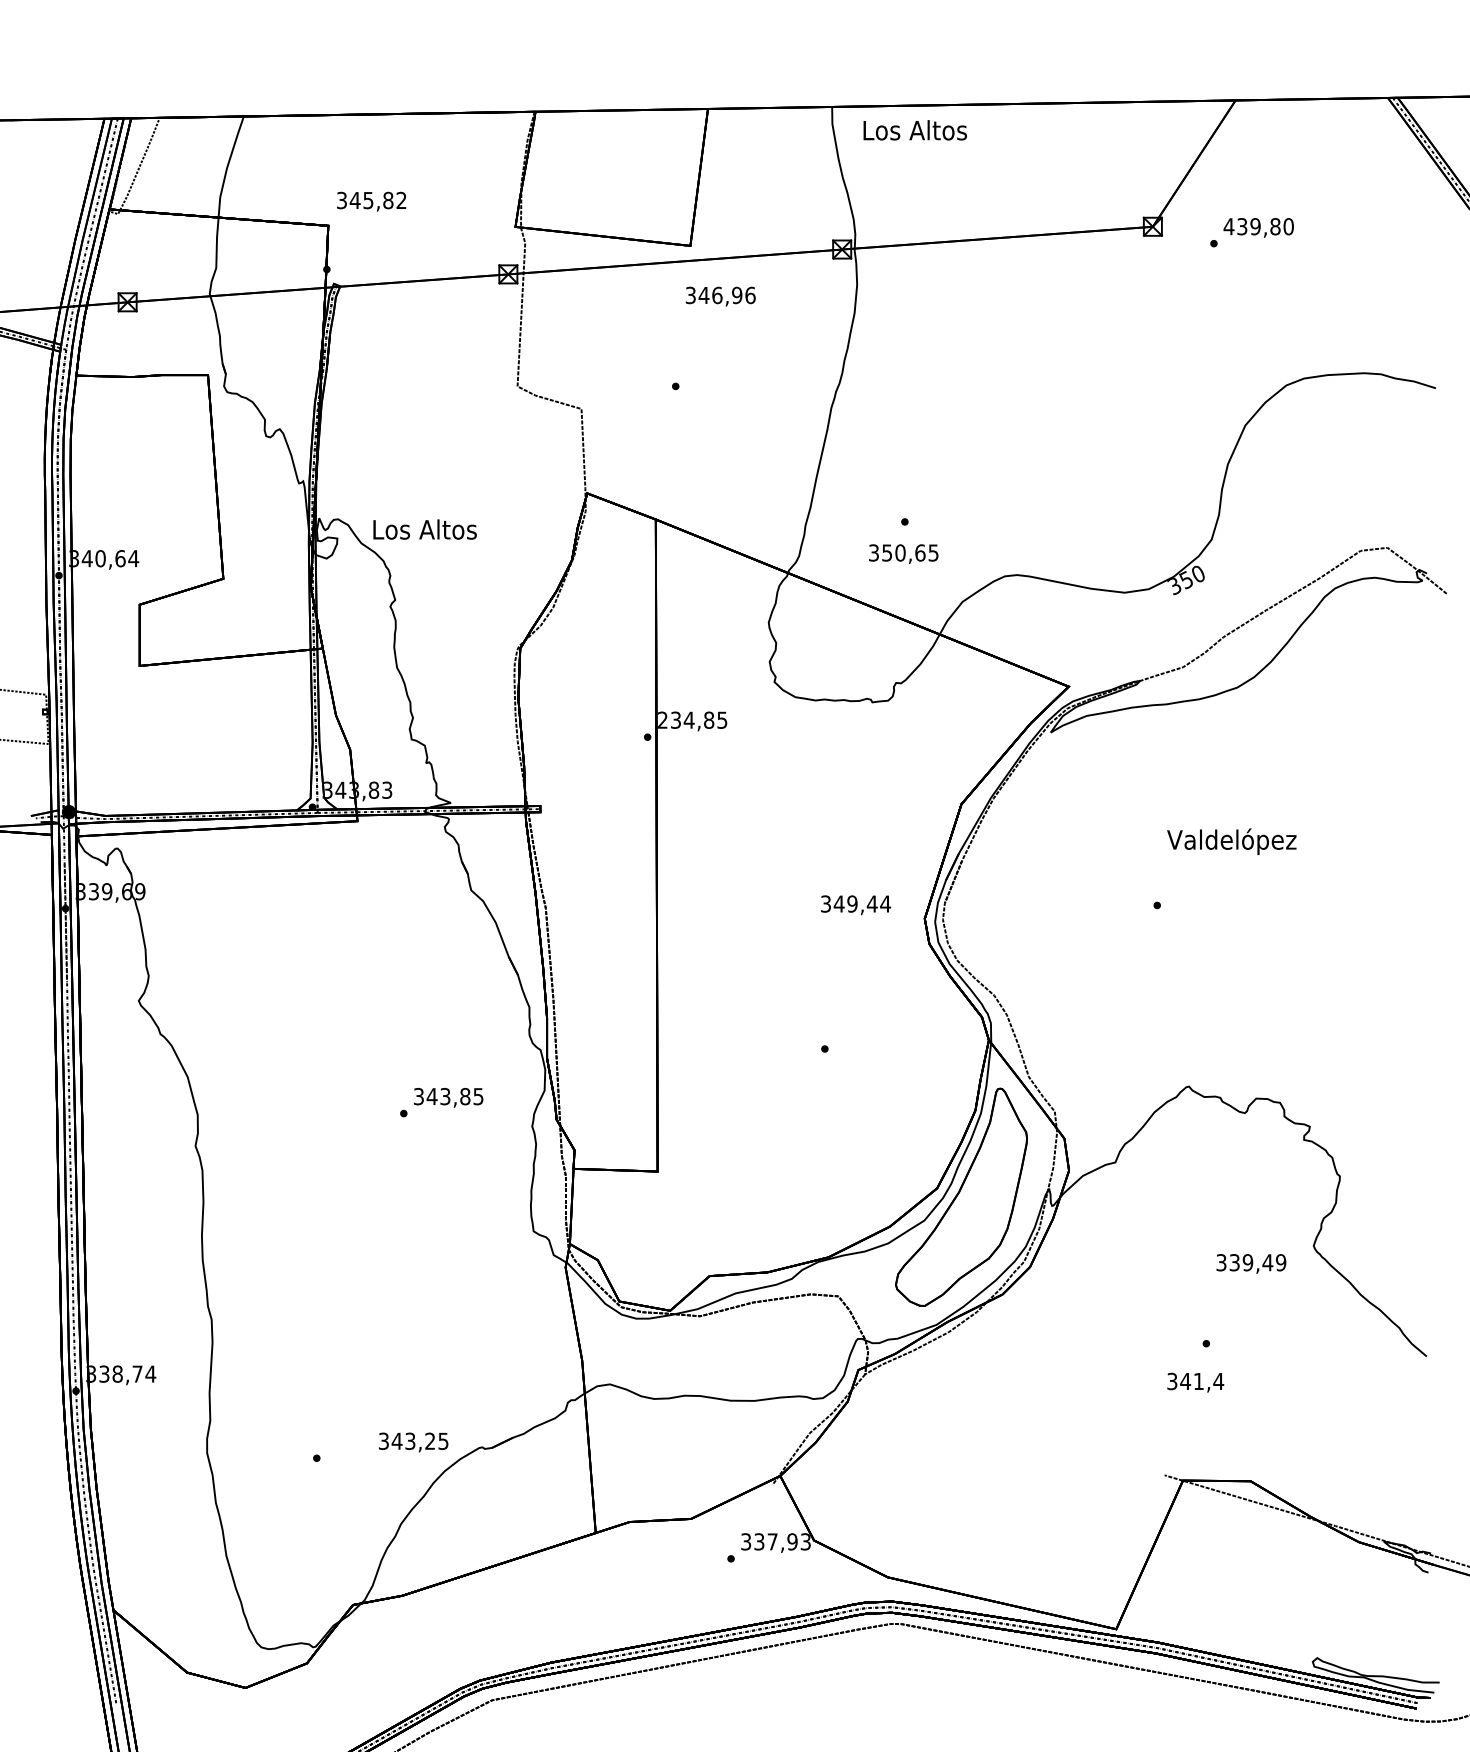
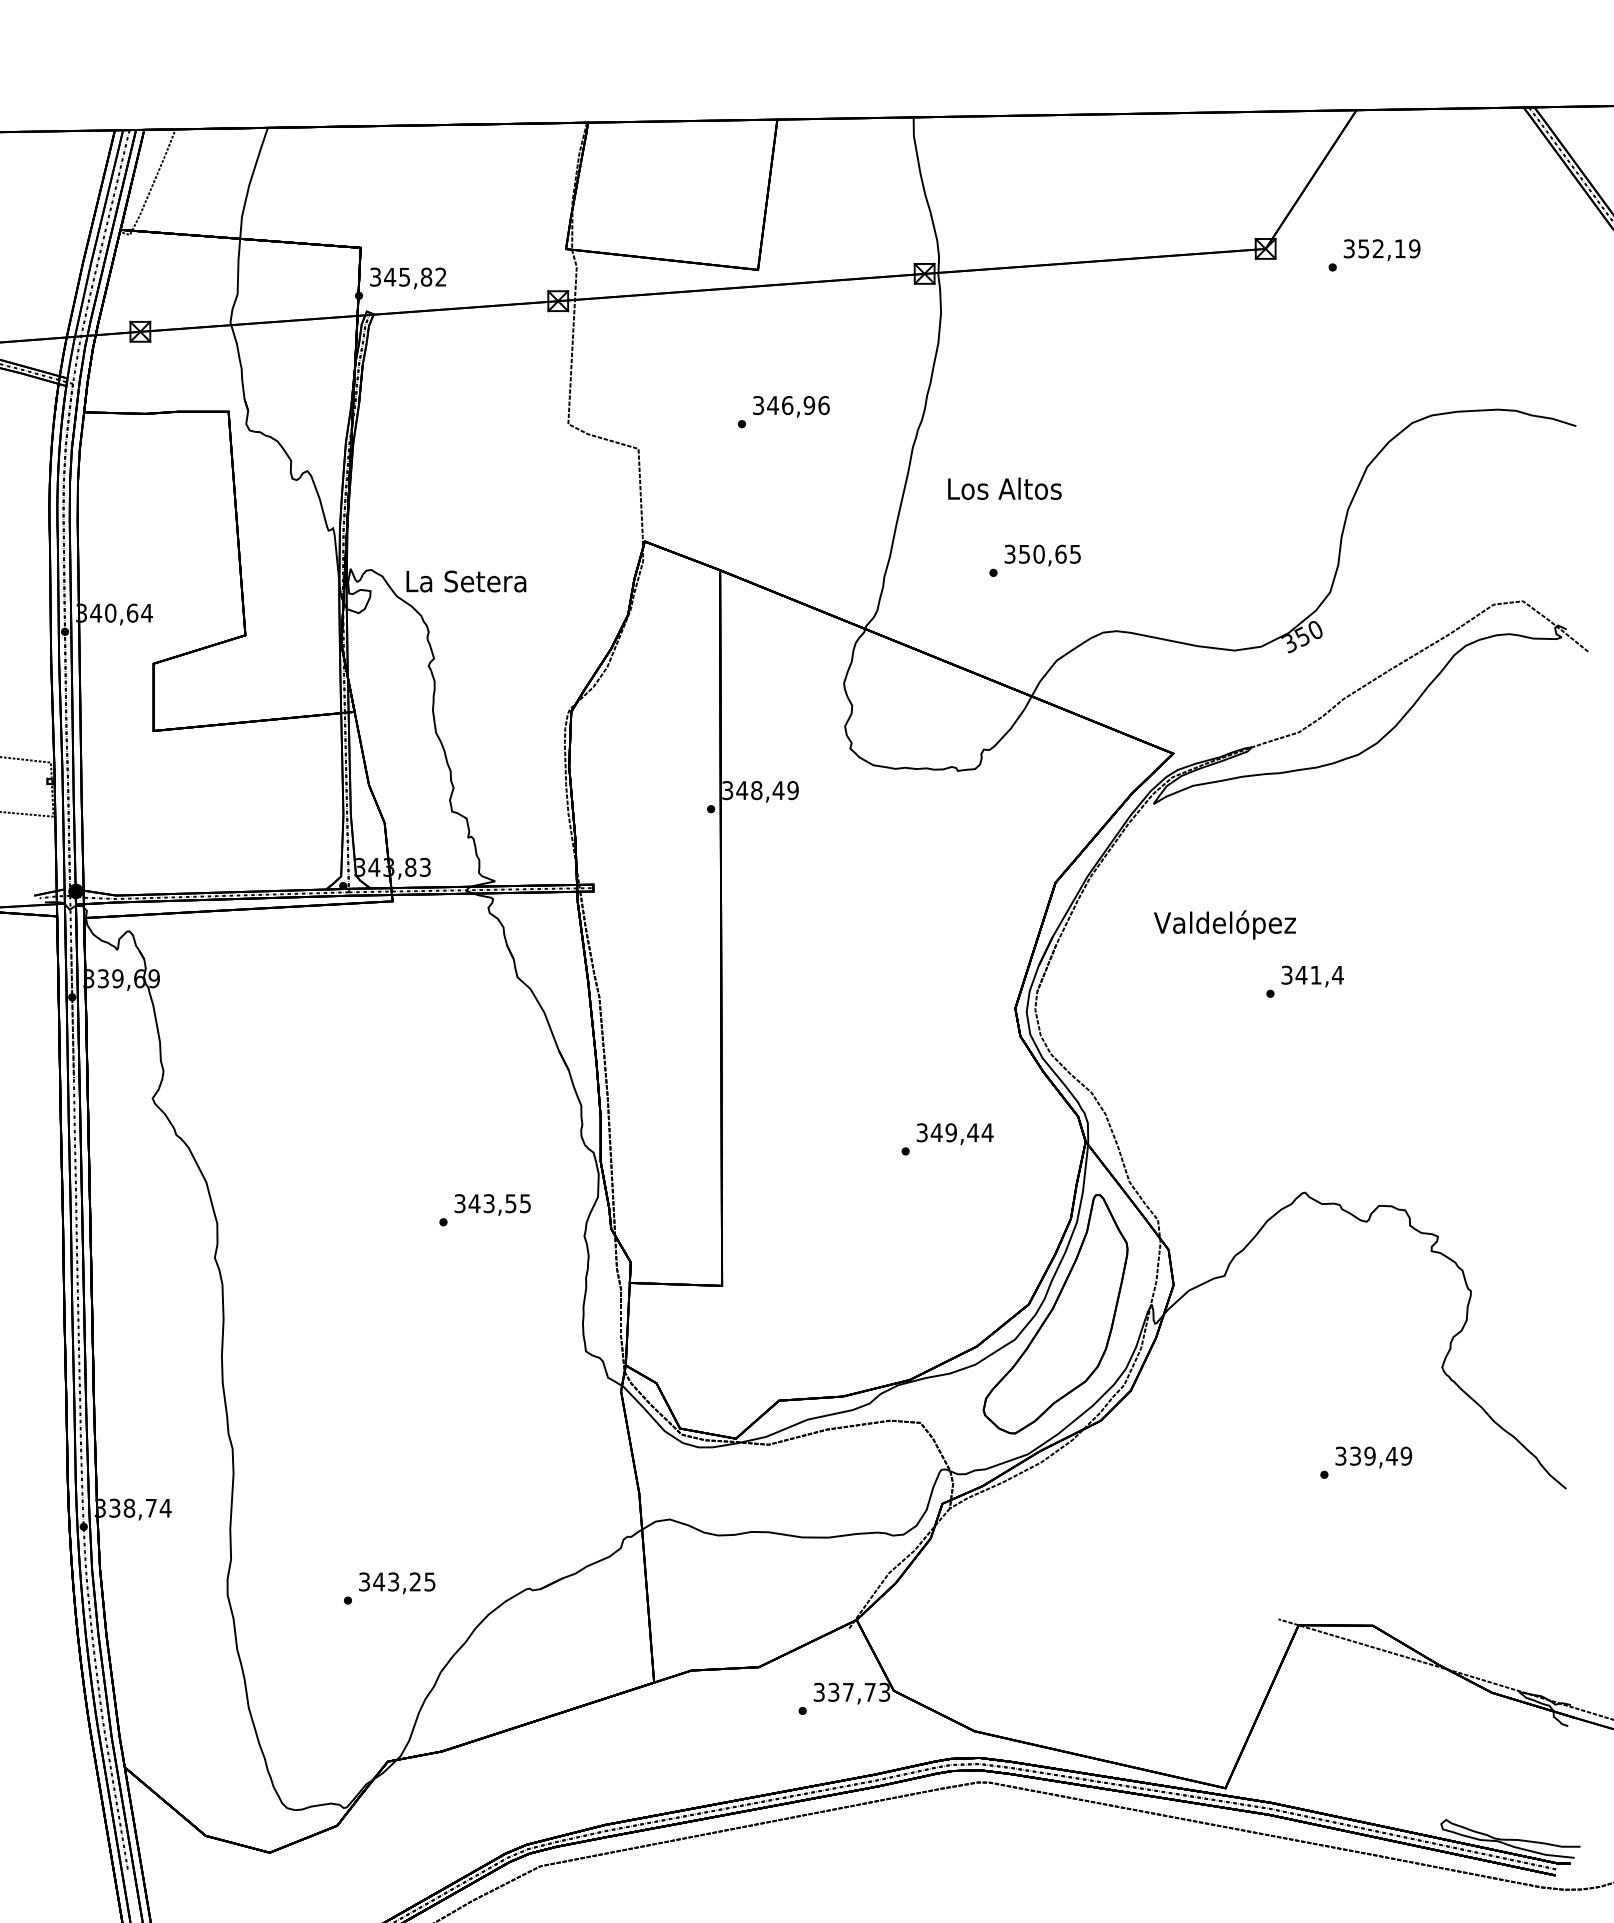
text: (914, 130) -> (1004, 488), moved
text: (371, 201) -> (408, 278), moved
text: (1258, 226) -> (1381, 248), 439,80 -> 352,19
text: (720, 296) -> (791, 406), moved
text: (424, 529) -> (466, 581), Los Altos -> La Setera
text: (903, 554) -> (1042, 555), moved
text: (692, 719) -> (760, 789), 234,85 -> 348,49
text: (1231, 841) -> (1224, 924), moved
text: (856, 905) -> (955, 1134), moved
text: (465, 1096) -> (511, 1203), 343,85 -> 343,55
text: (1251, 1263) -> (1373, 1457), moved
text: (1195, 1382) -> (1312, 976), moved
text: (413, 1442) -> (397, 1583), moved
text: (792, 1541) -> (870, 1691), 337,93 -> 337,73

